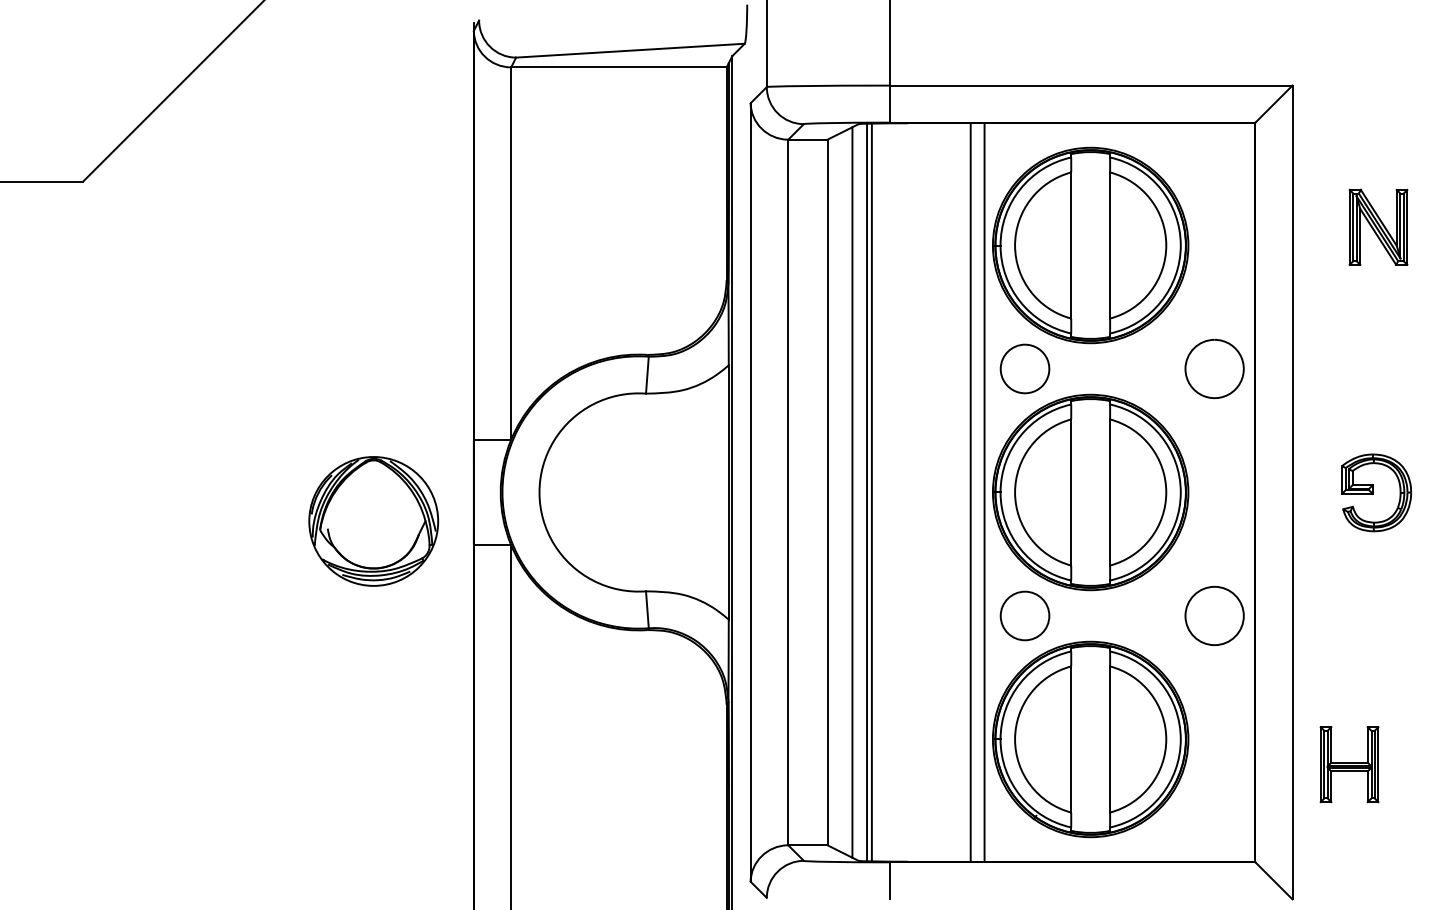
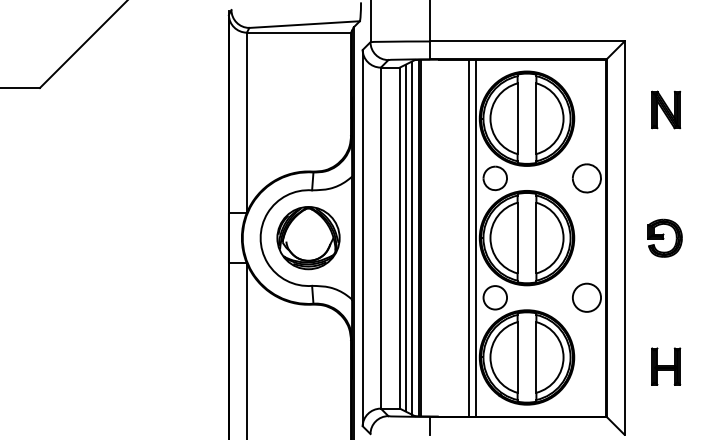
line: (839, 491) -> (405, 237), added
part: (373, 522) -> (308, 238), moved
part: (1350, 764) -> (666, 366), moved

